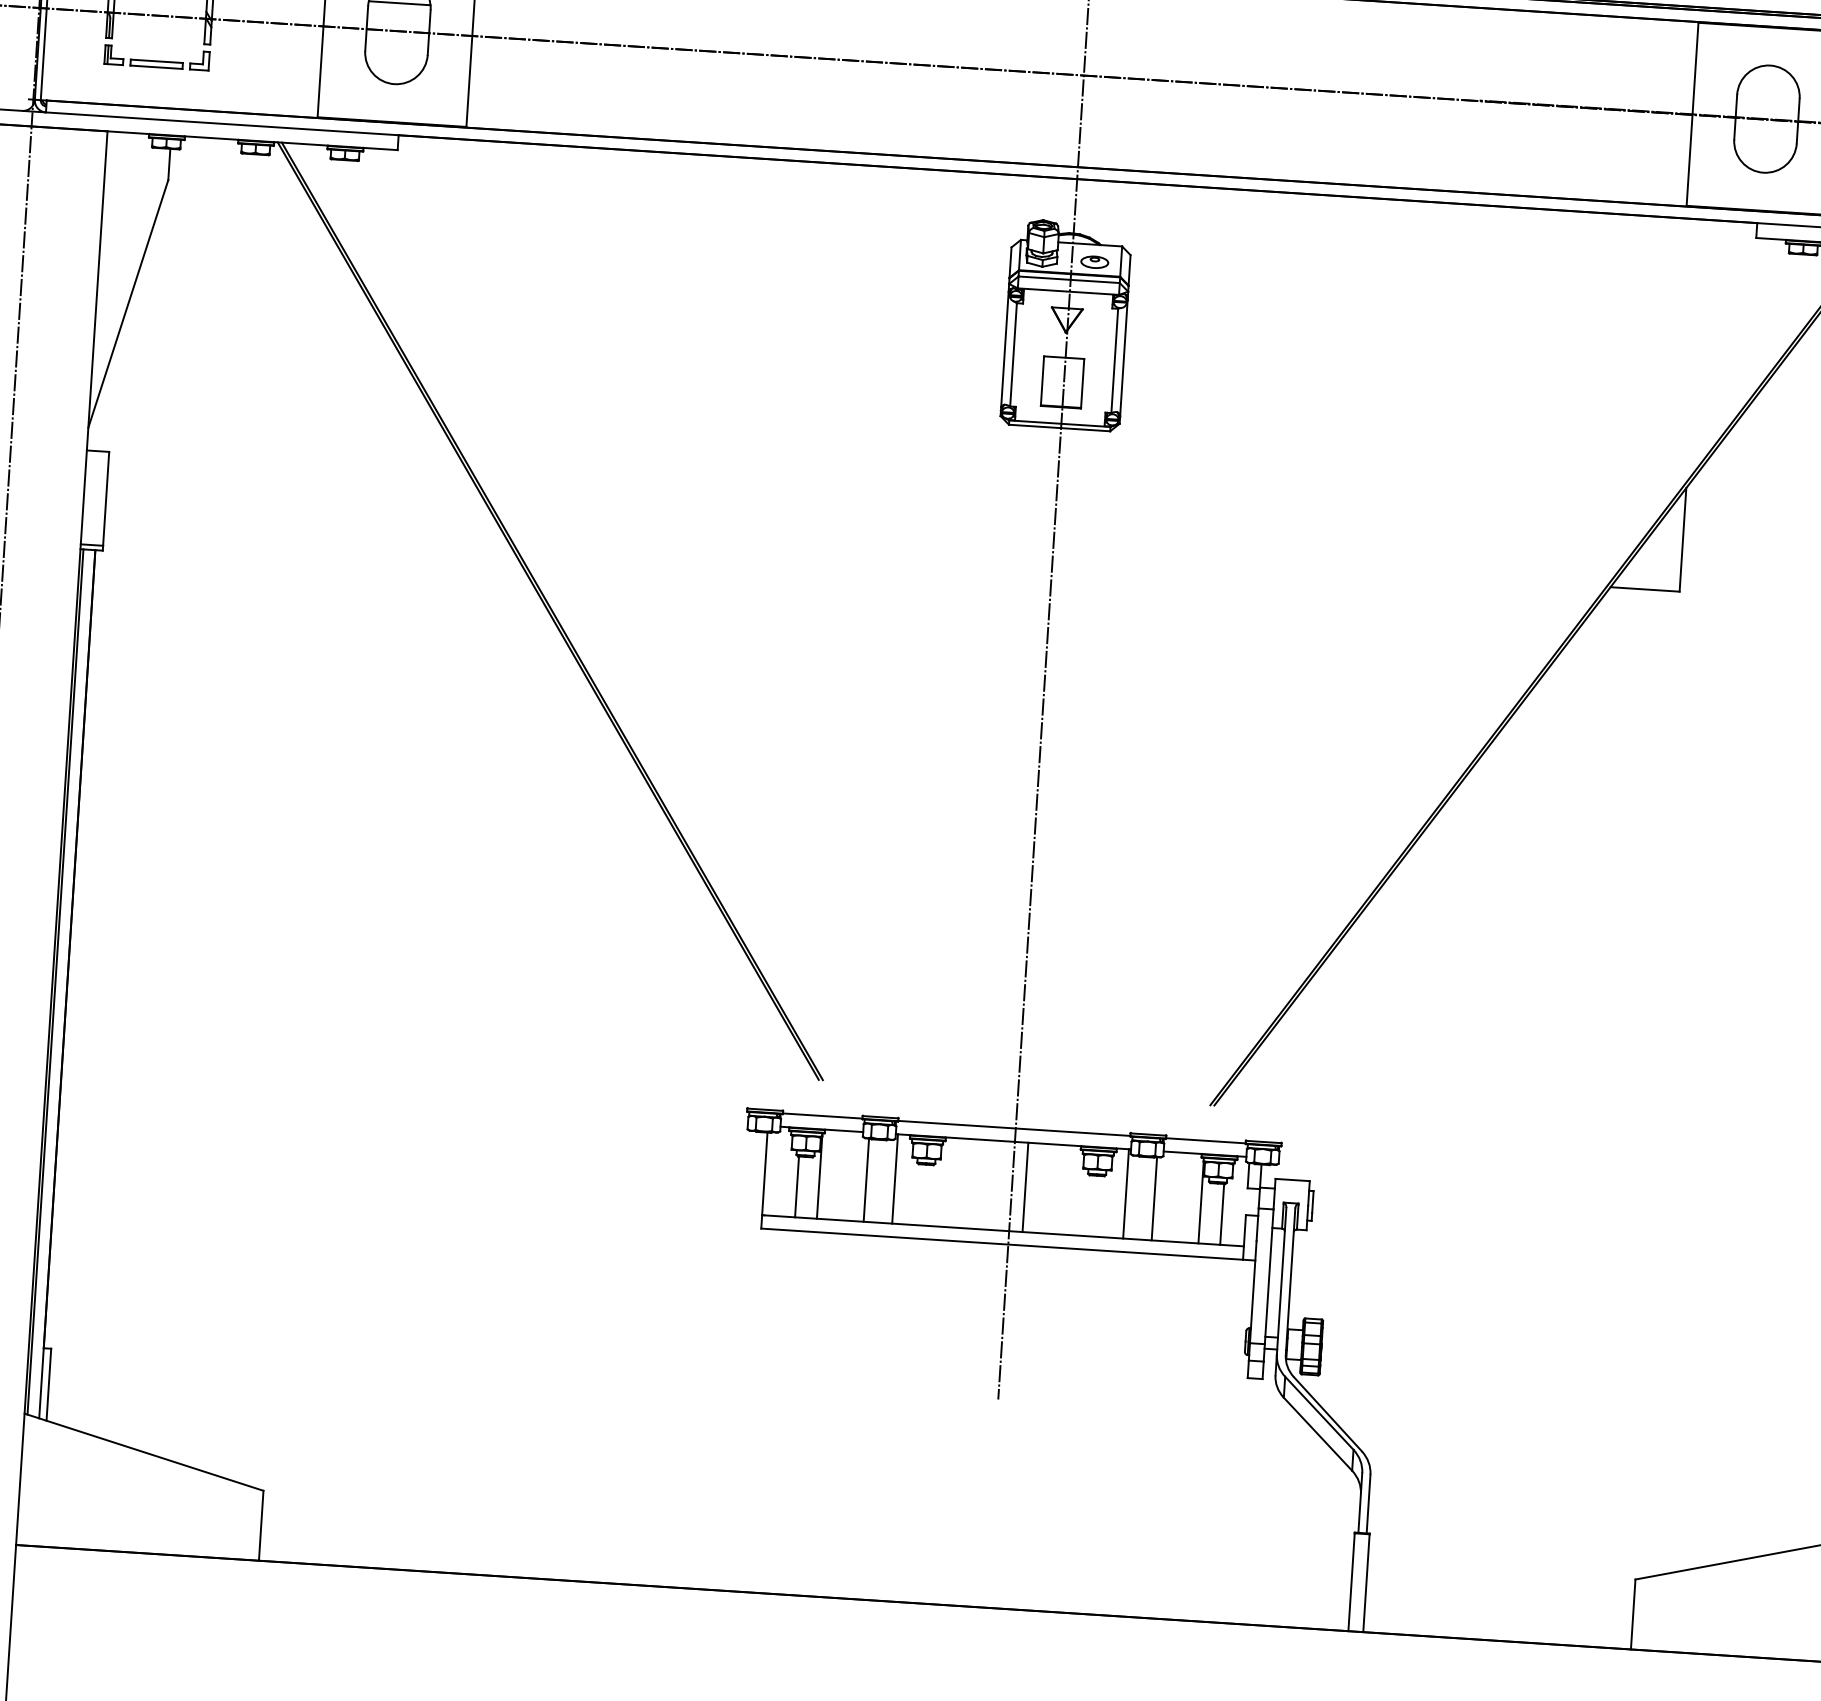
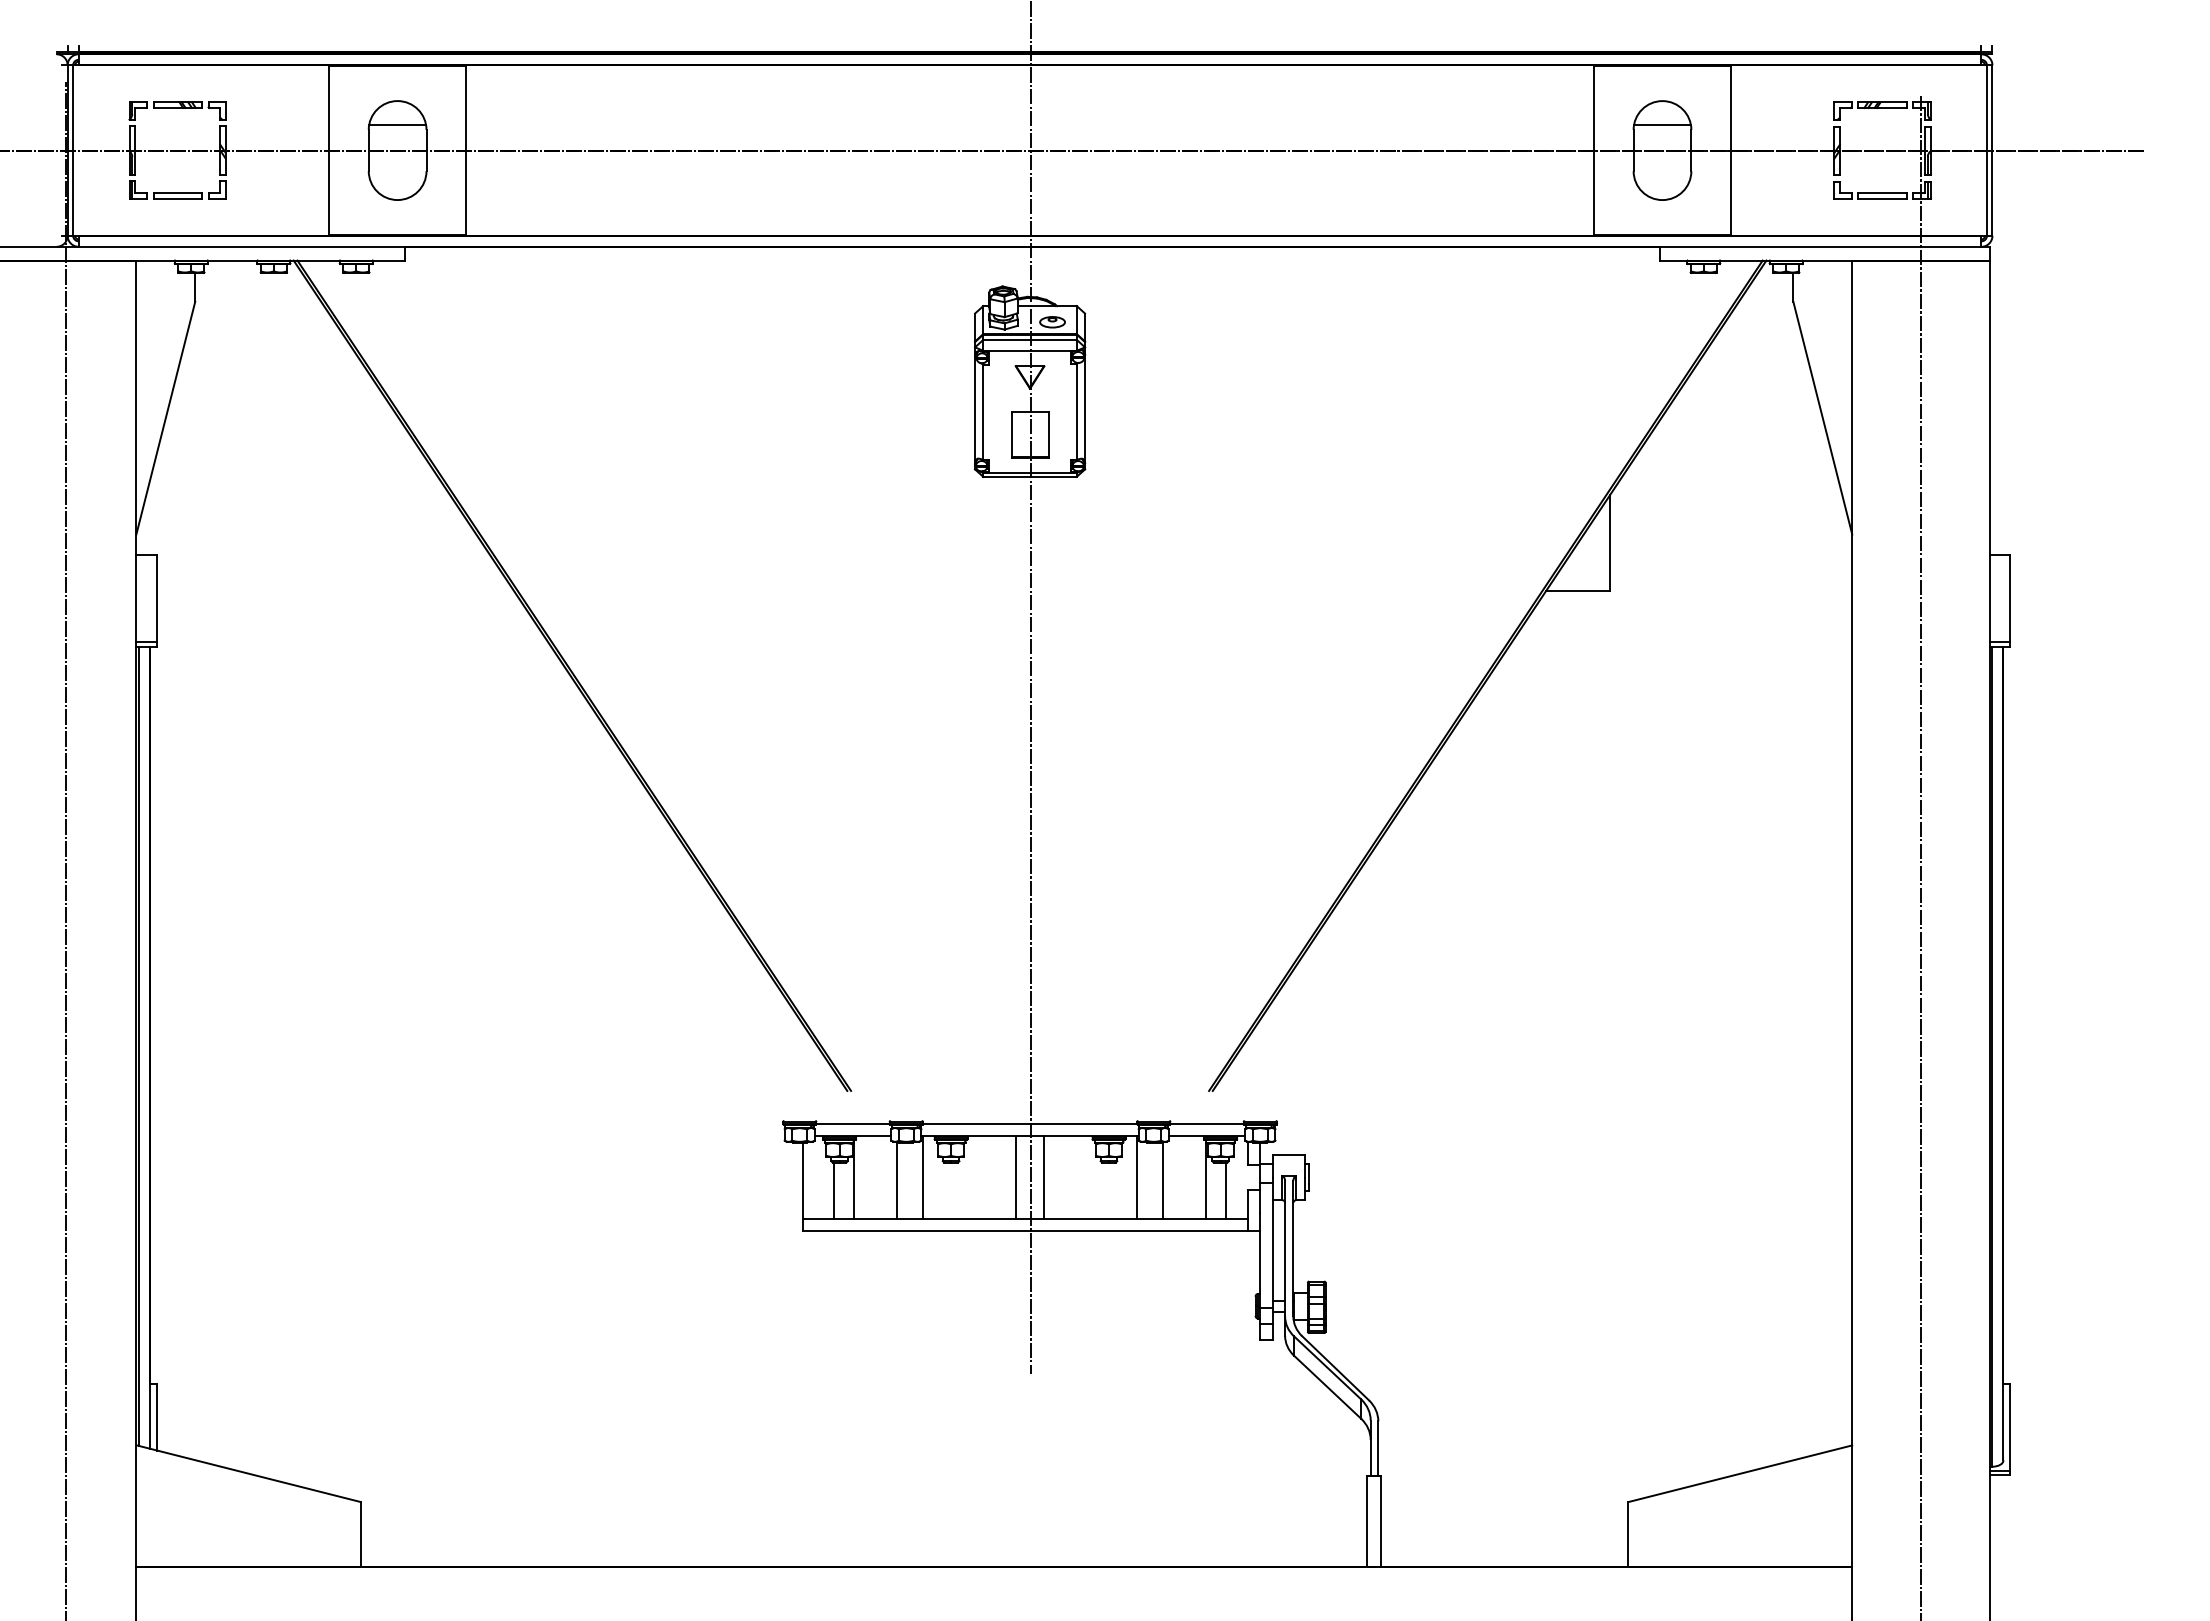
line: (1768, 92) -> (1662, 125), added
line: (995, 1185) -> (1016, 1177), added

